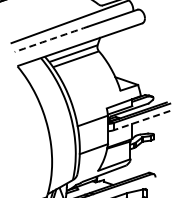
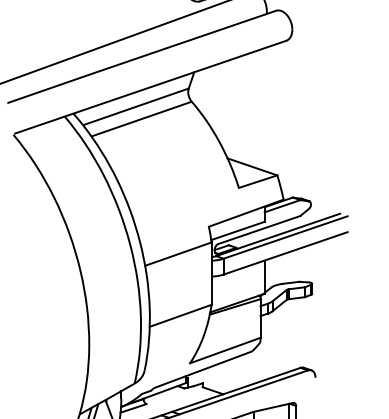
arc: (51, 39) -> (87, 75), dashed -> solid
line: (141, 120) -> (284, 253), dashed -> solid

